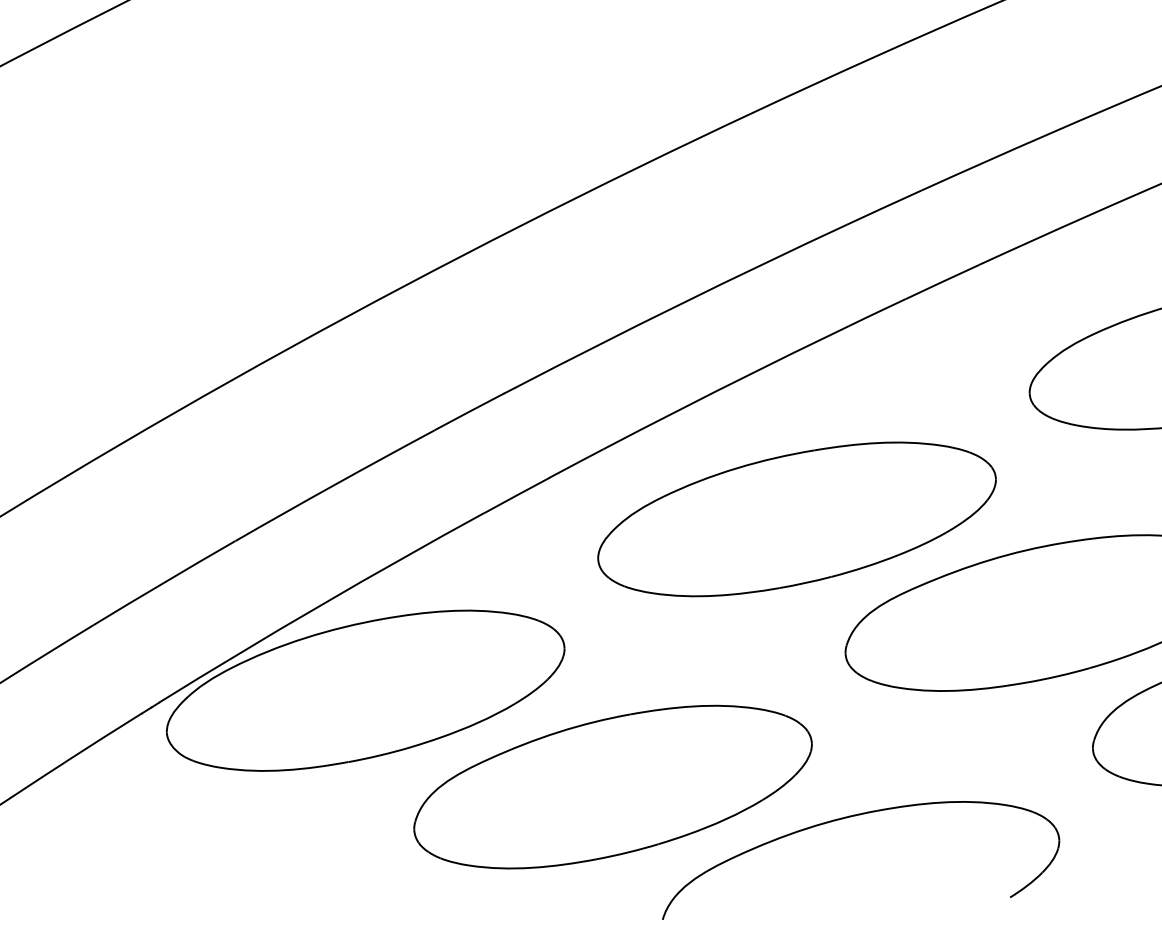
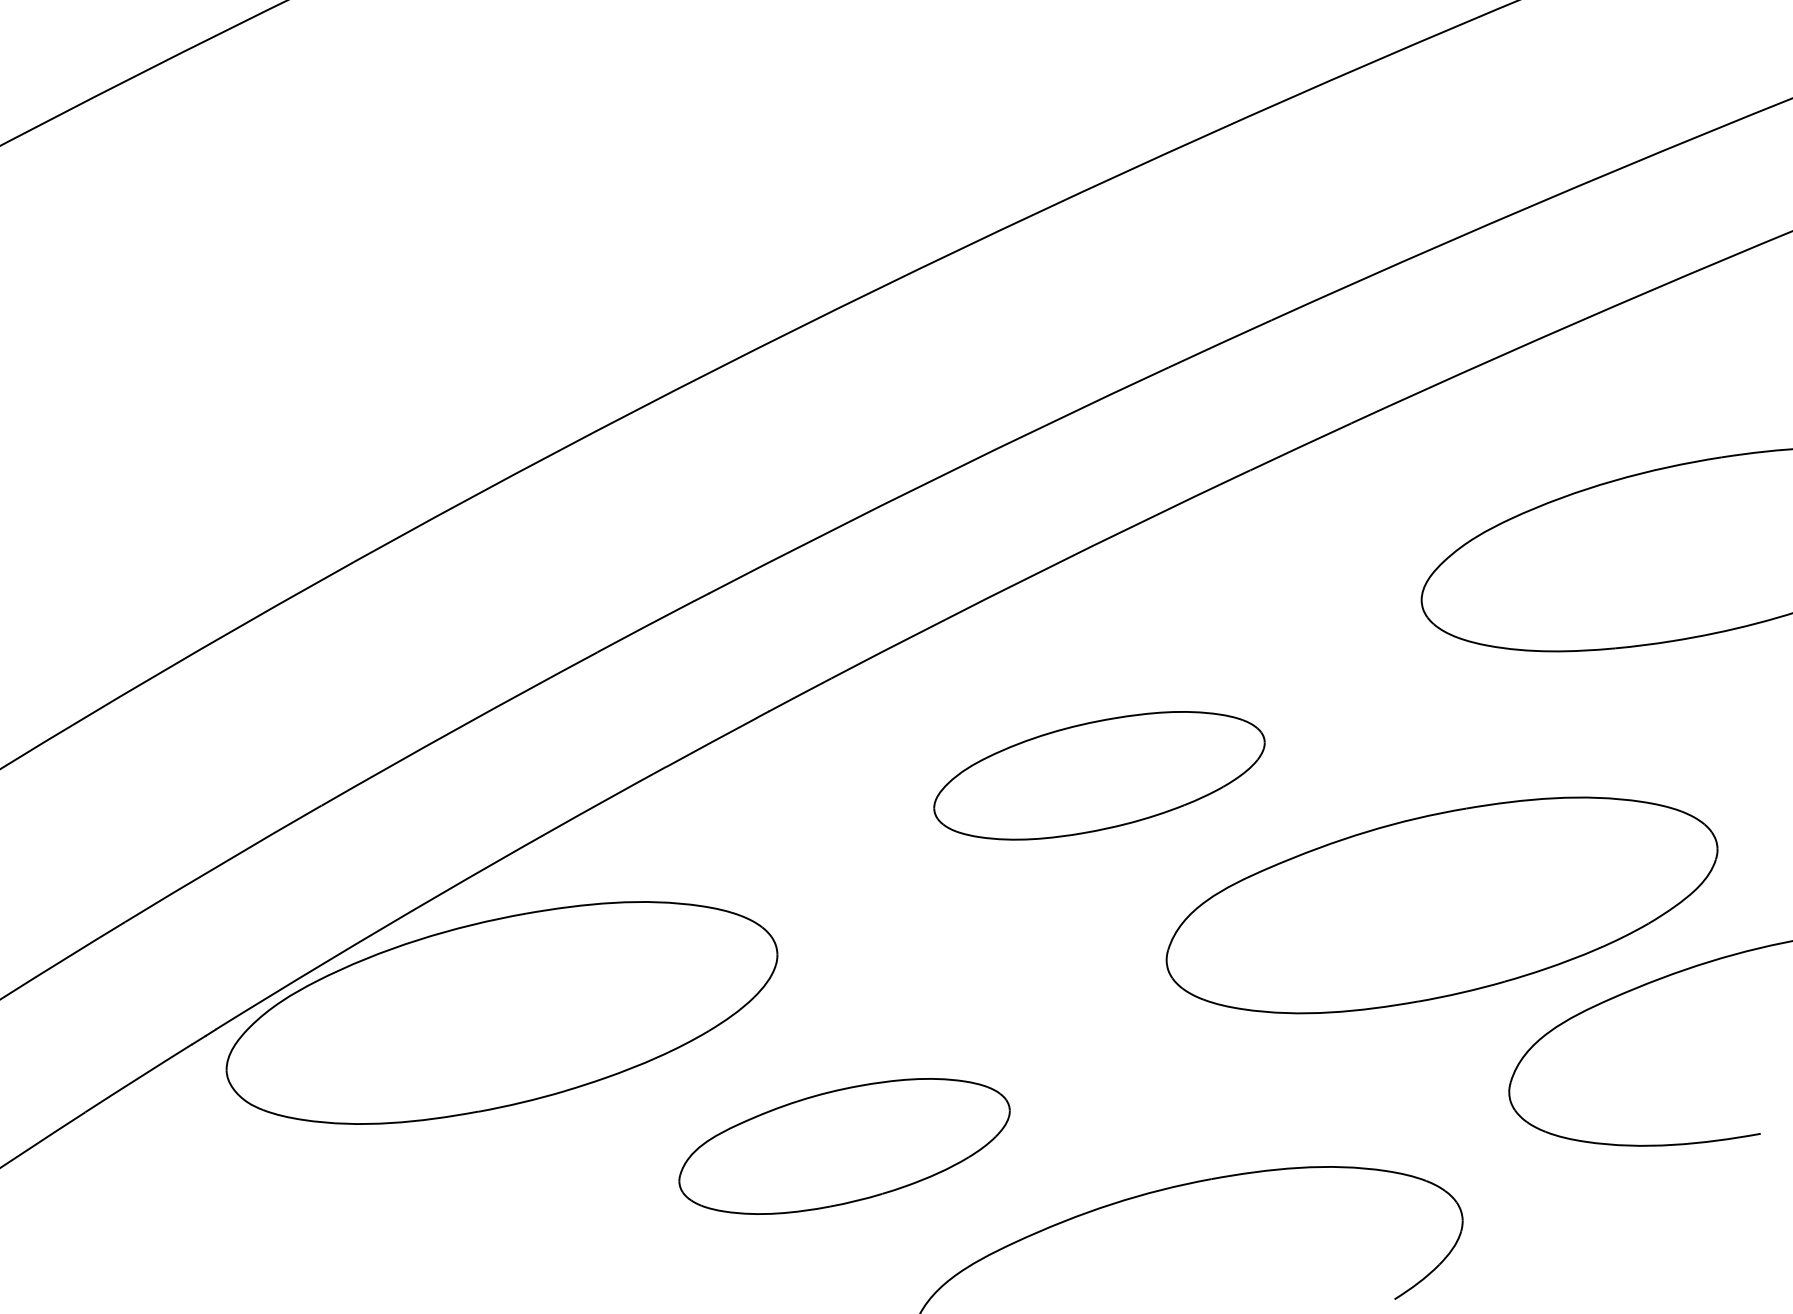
part: (797, 519) -> (1099, 775), size x0.6
part: (612, 787) -> (844, 1146), size x0.6

